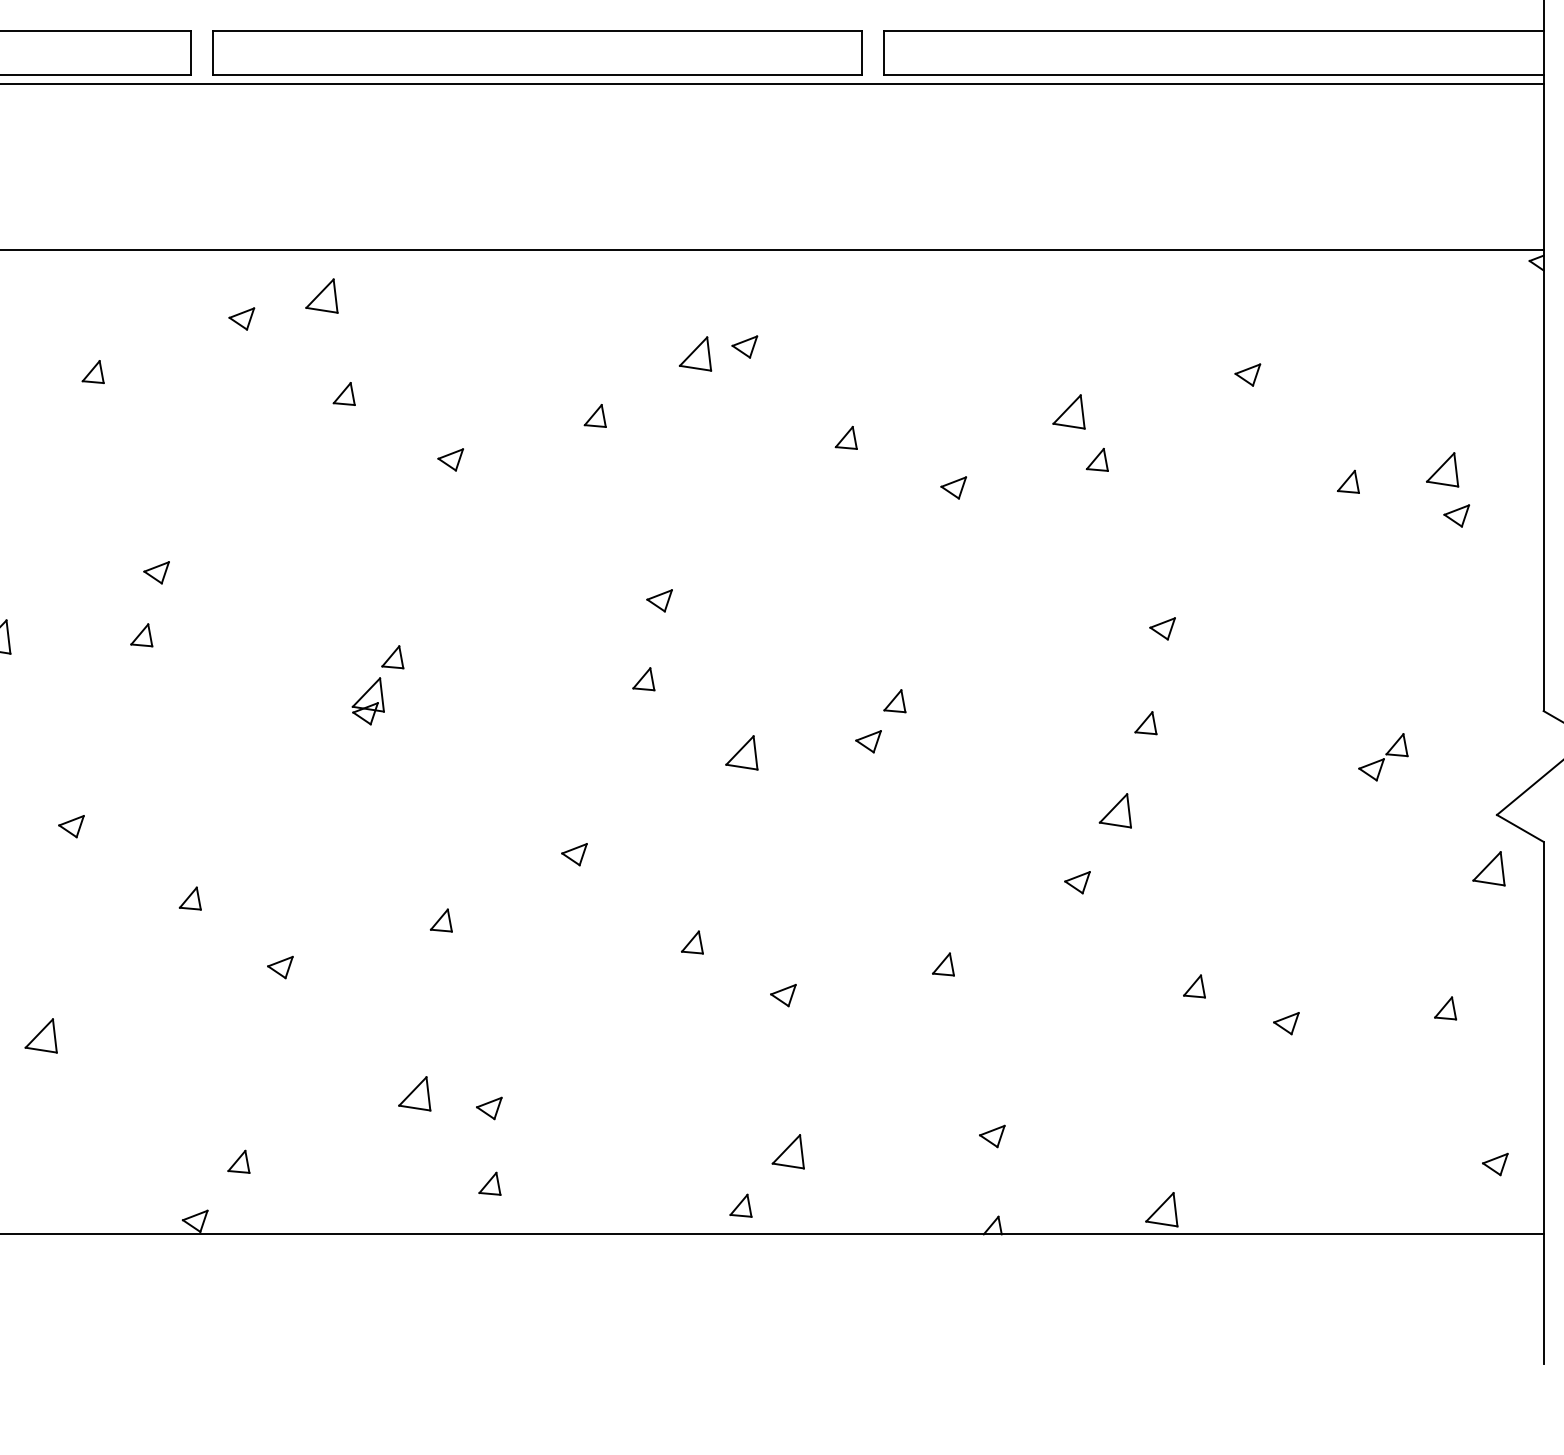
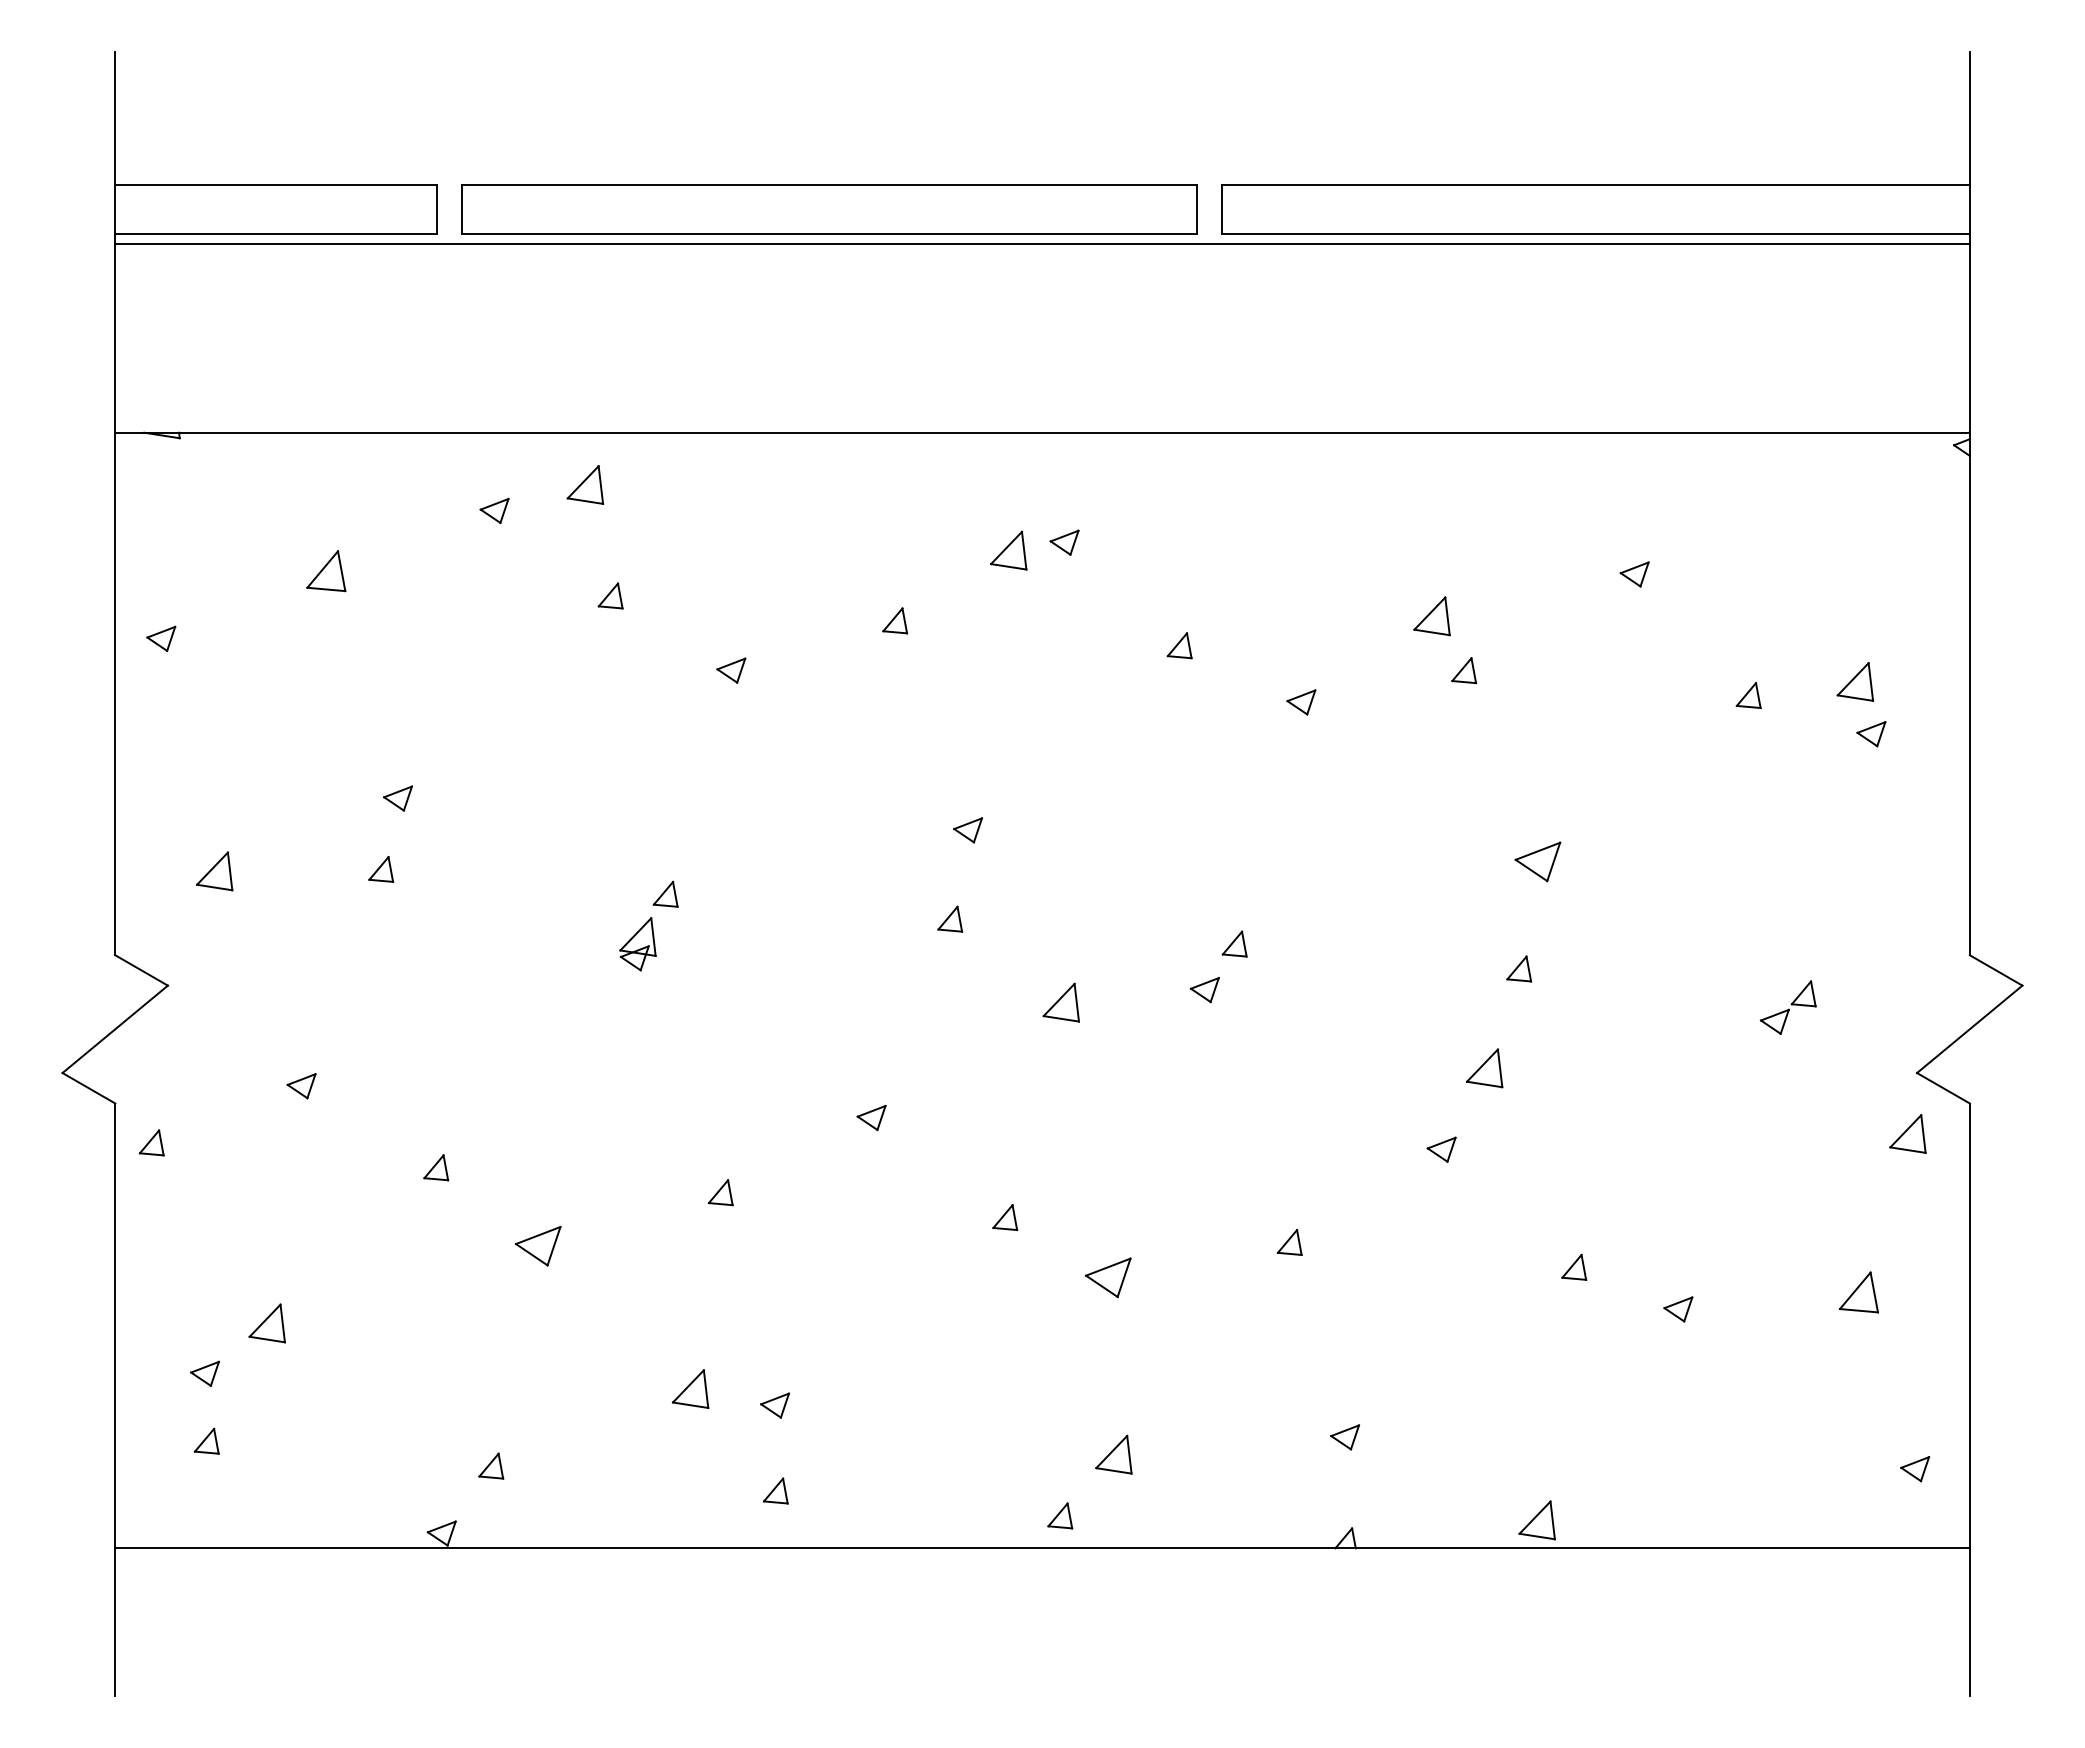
part: (92, 371) -> (325, 570), size x1.6
part: (1162, 629) -> (1538, 862), size x1.6
part: (280, 967) -> (538, 1245), size x1.6
part: (783, 995) -> (1108, 1277), size x1.6
part: (1445, 1007) -> (1858, 1291), size x1.6

